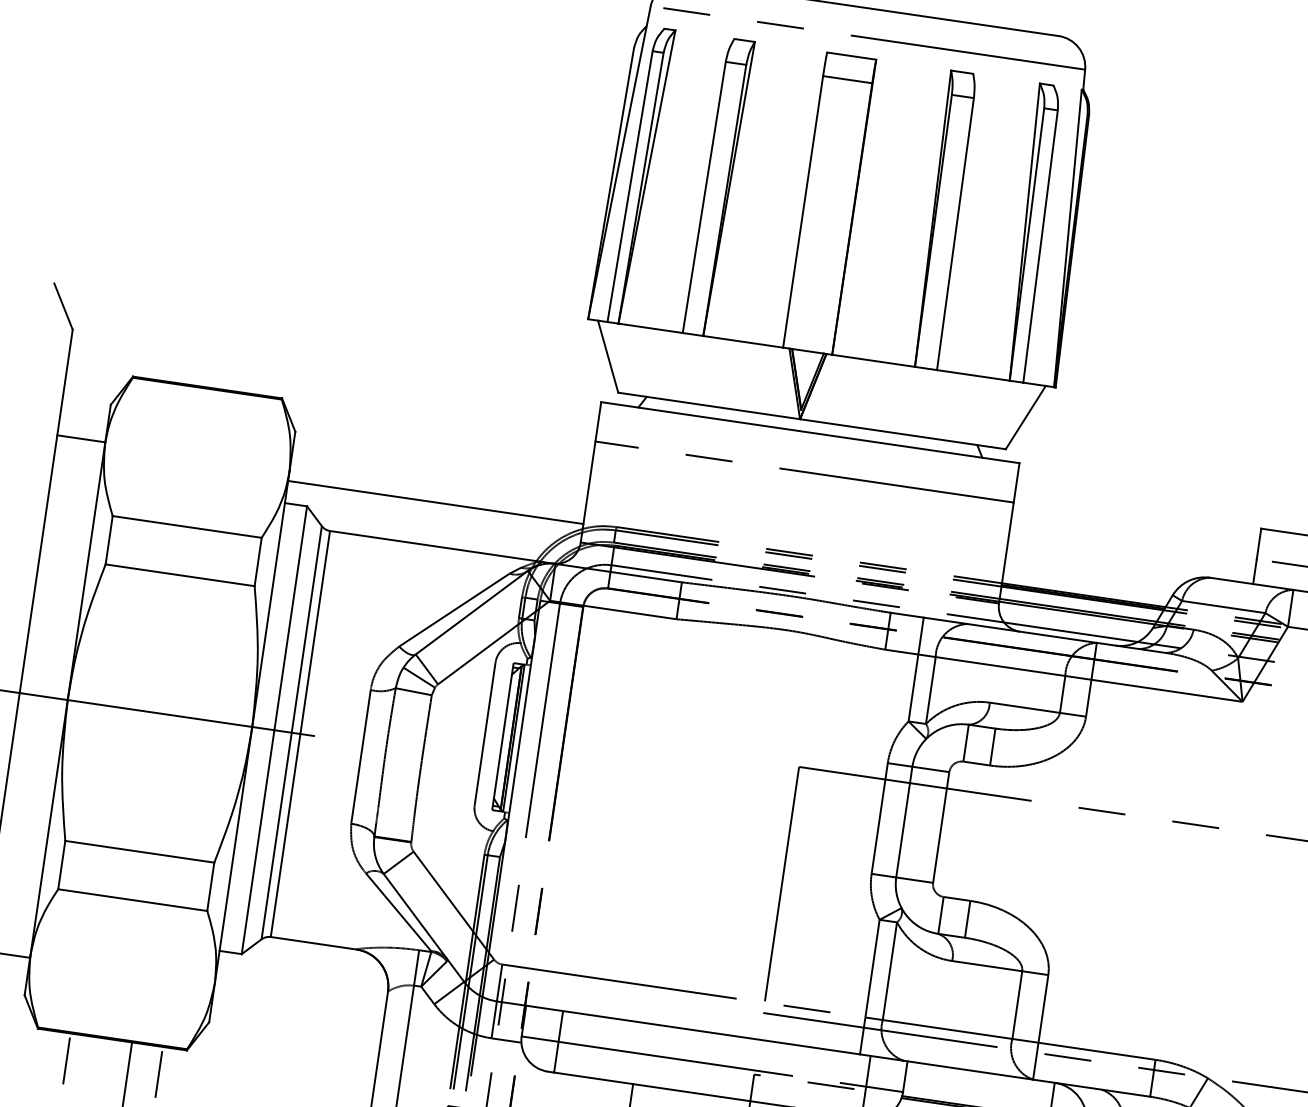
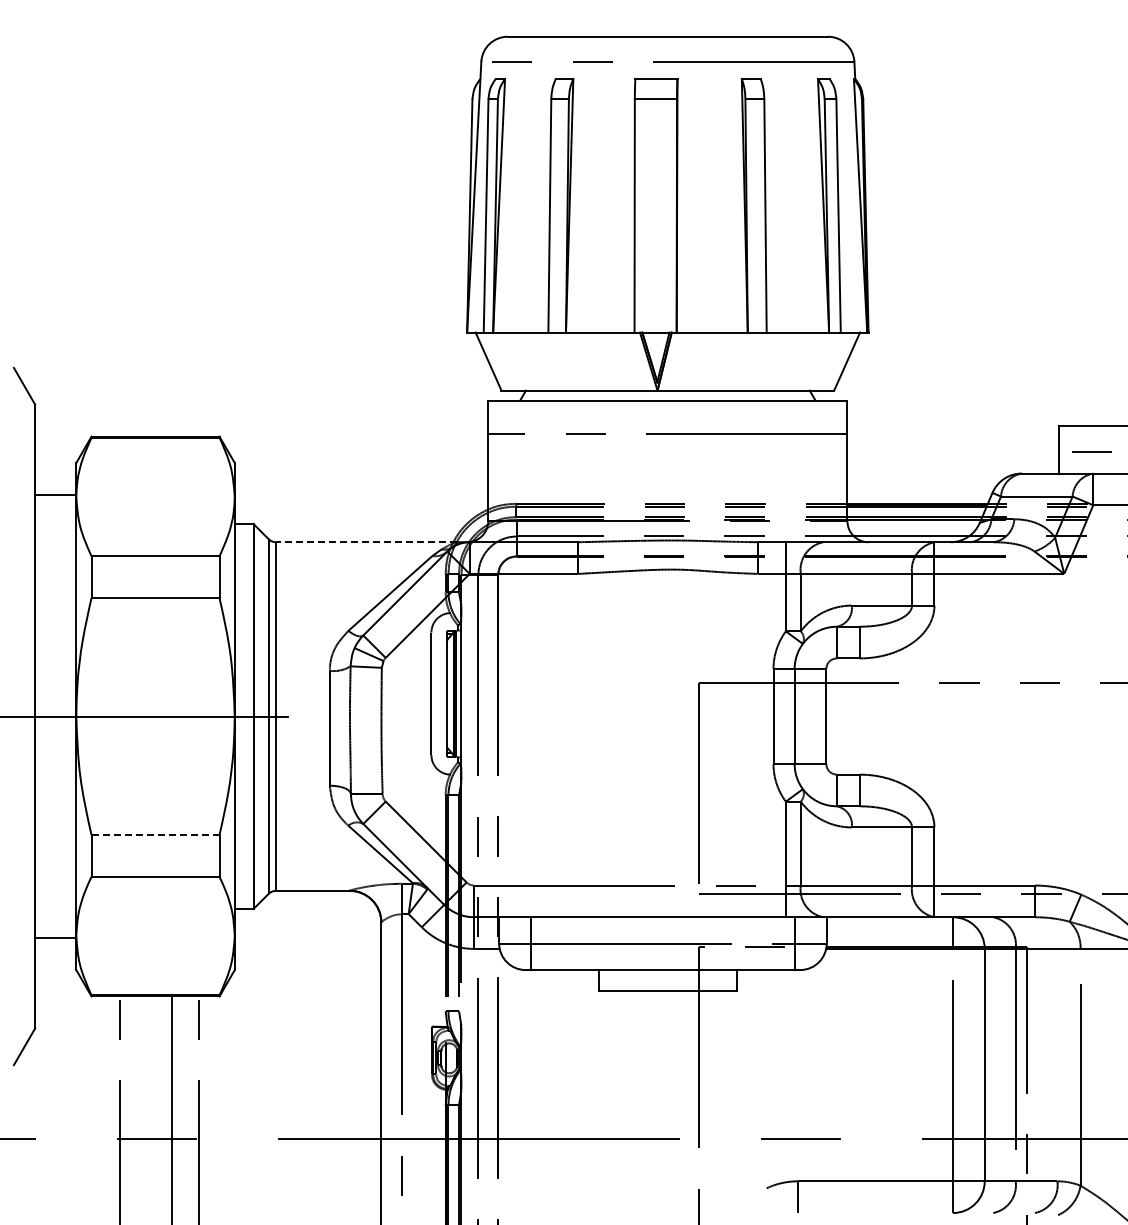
line: (435, 502) -> (361, 505), removed
line: (434, 546) -> (365, 542), solid -> dashed
line: (139, 852) -> (155, 835), solid -> dashed

